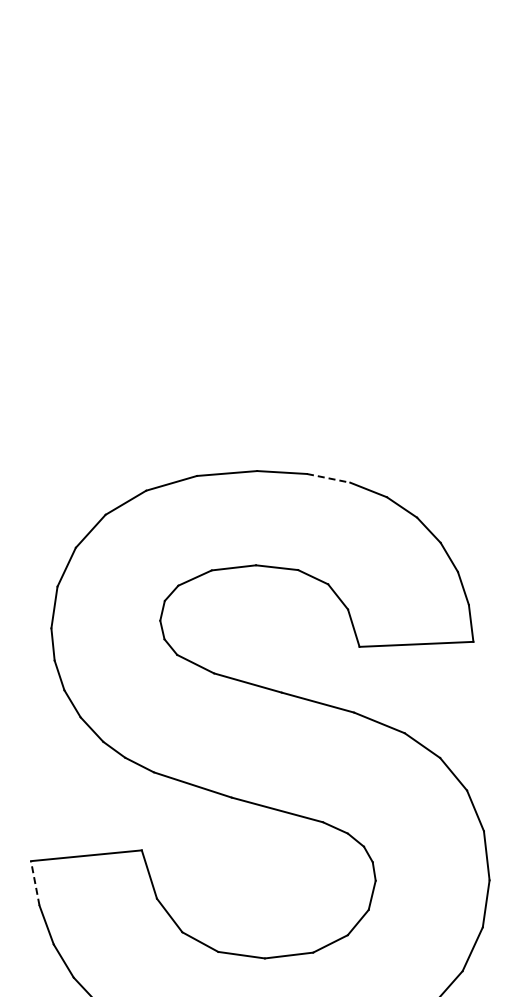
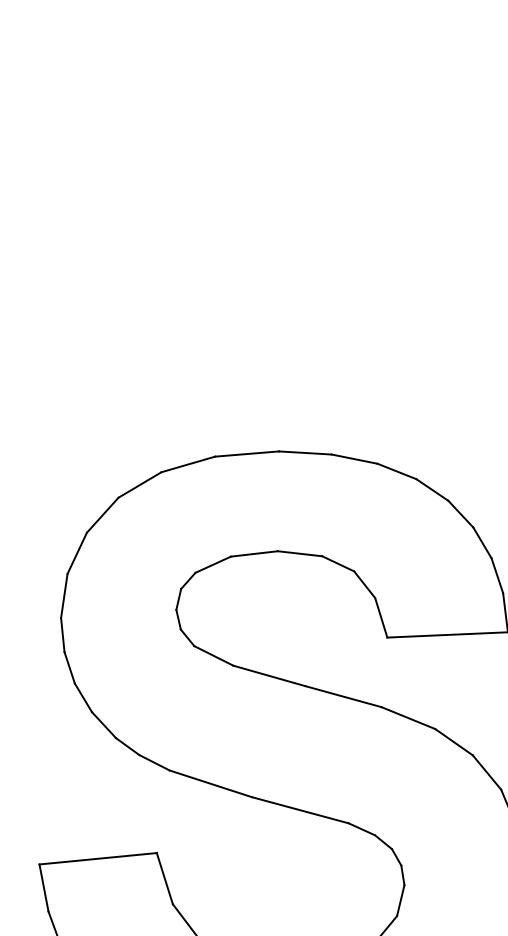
line: (329, 478) -> (355, 459), dashed -> solid
line: (35, 883) -> (44, 888), dashed -> solid

